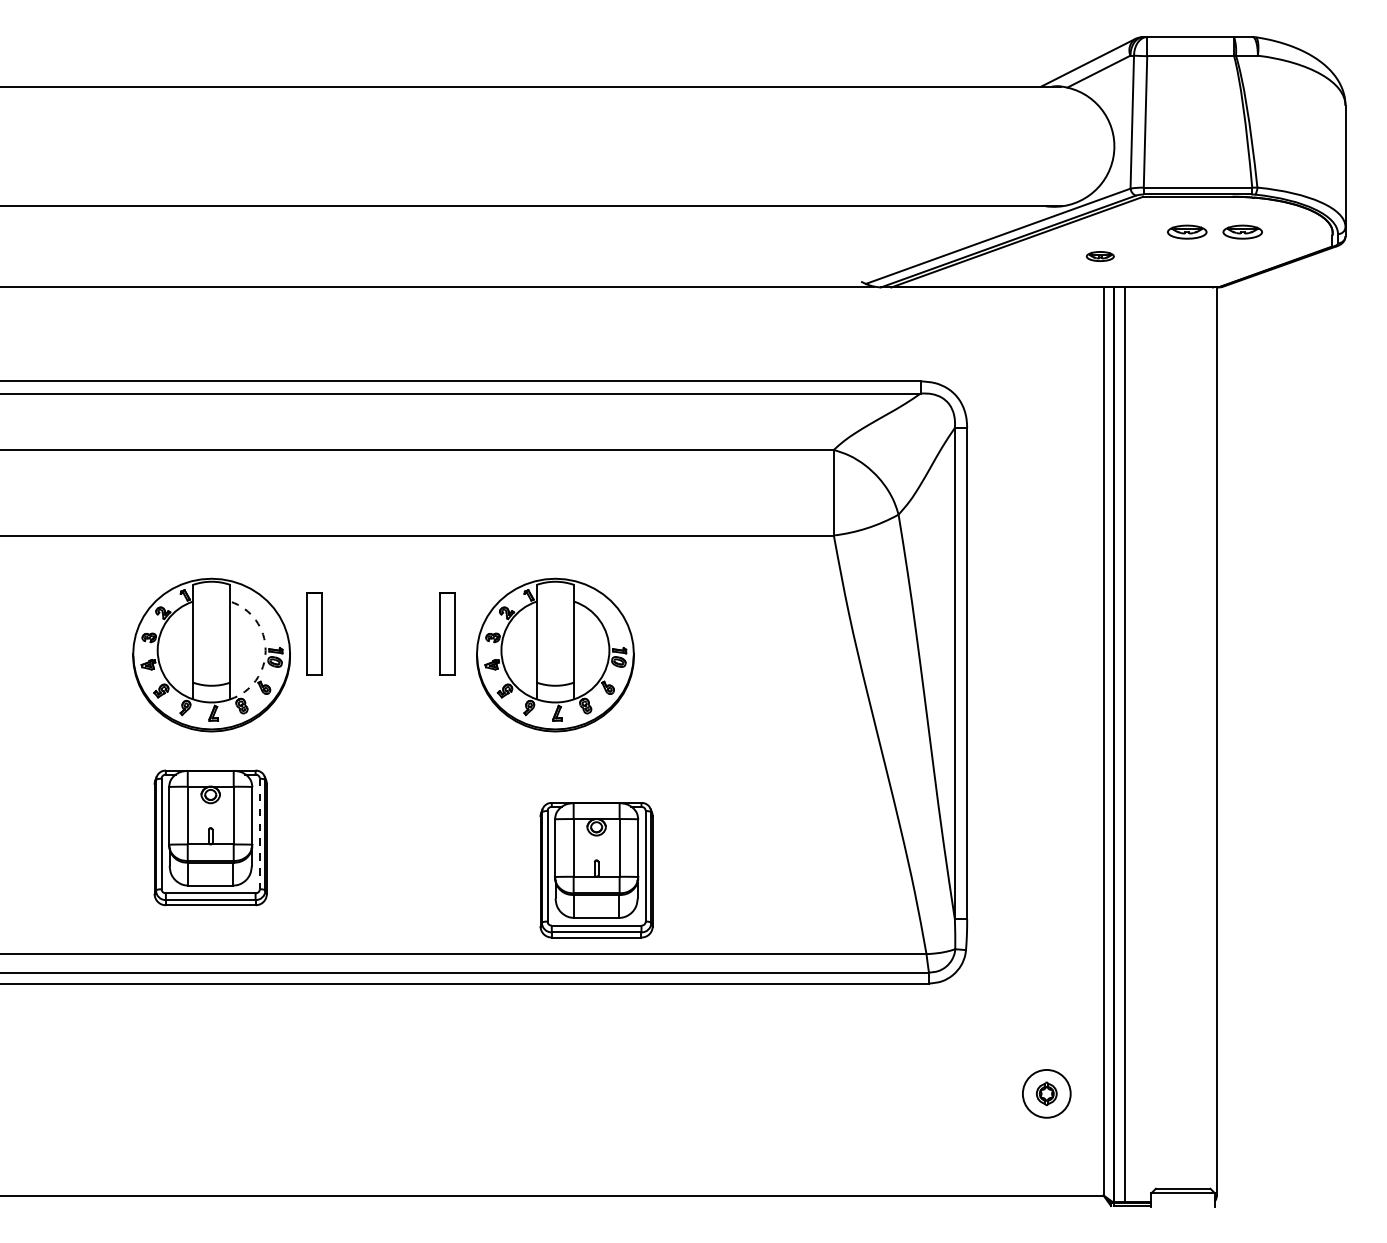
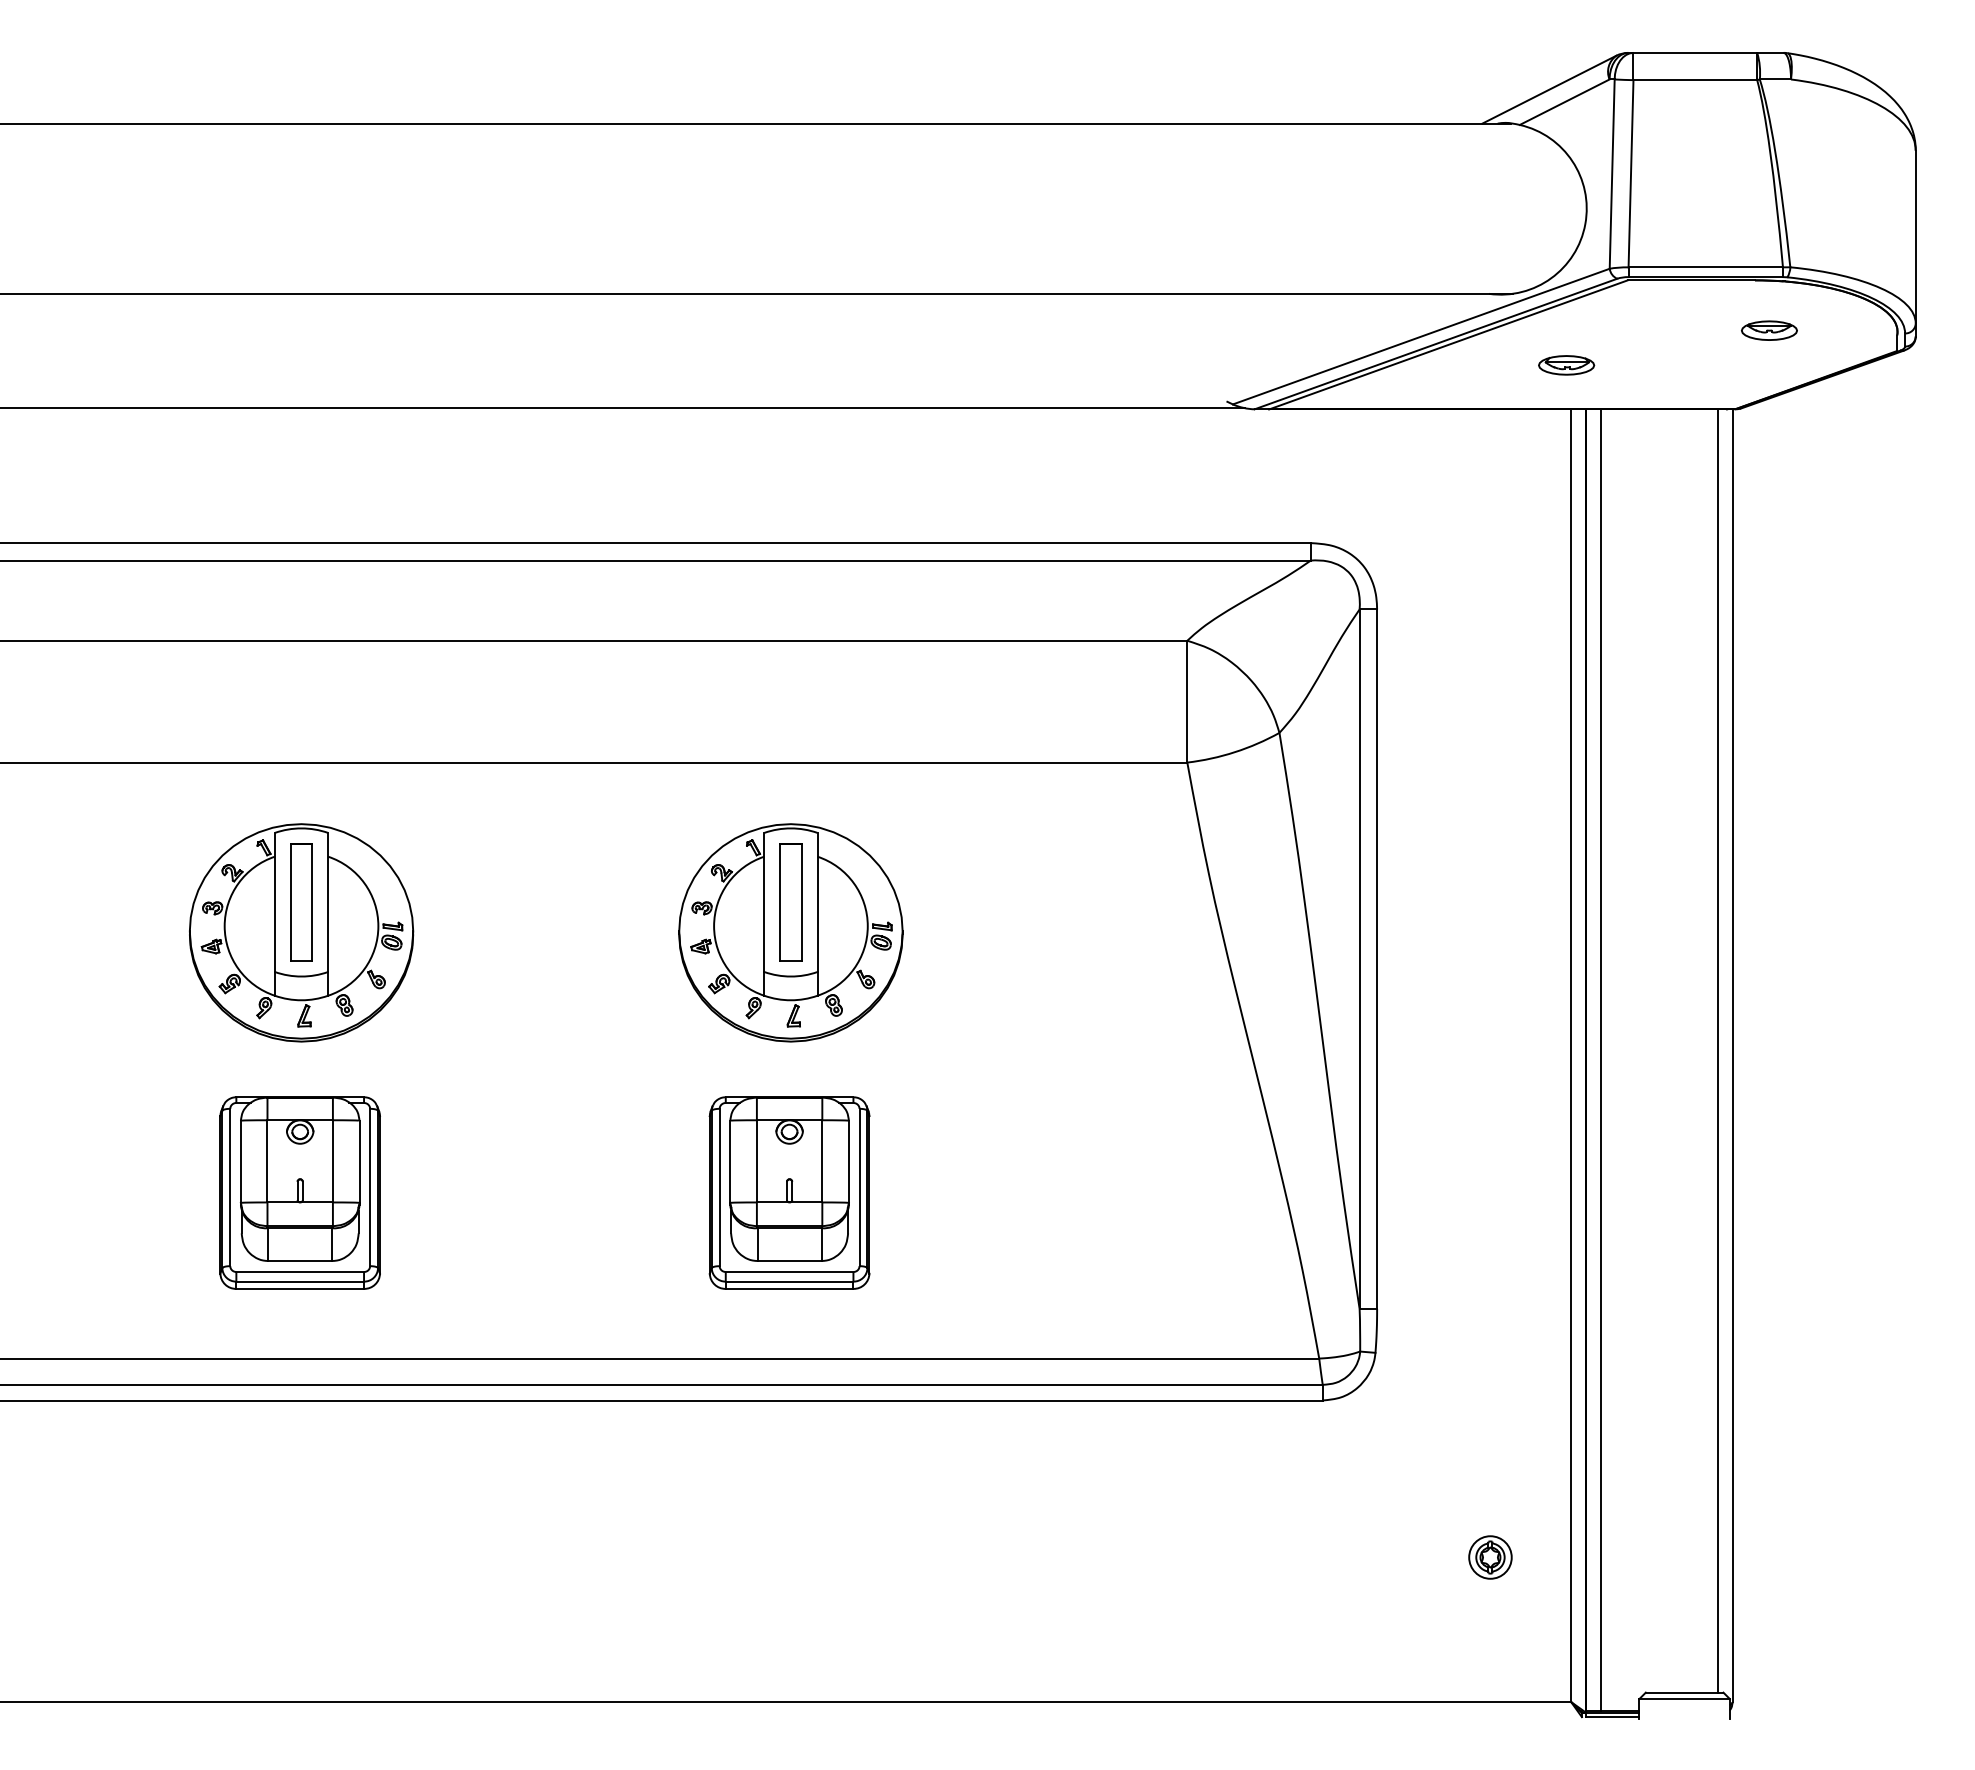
part: (1187, 232) -> (1690, 330), removed
part: (1100, 256) -> (1566, 365), size x1.43
part: (314, 633) -> (301, 902), moved
part: (446, 633) -> (790, 902), moved
arc: (265, 650) -> (378, 926), dashed -> solid
line: (1206, 737) -> (1717, 1050), added
line: (260, 833) -> (370, 1187), dashed -> solid
part: (596, 869) -> (789, 1192), moved
circle: (1046, 1093) -> (1490, 1557), size x0.62

